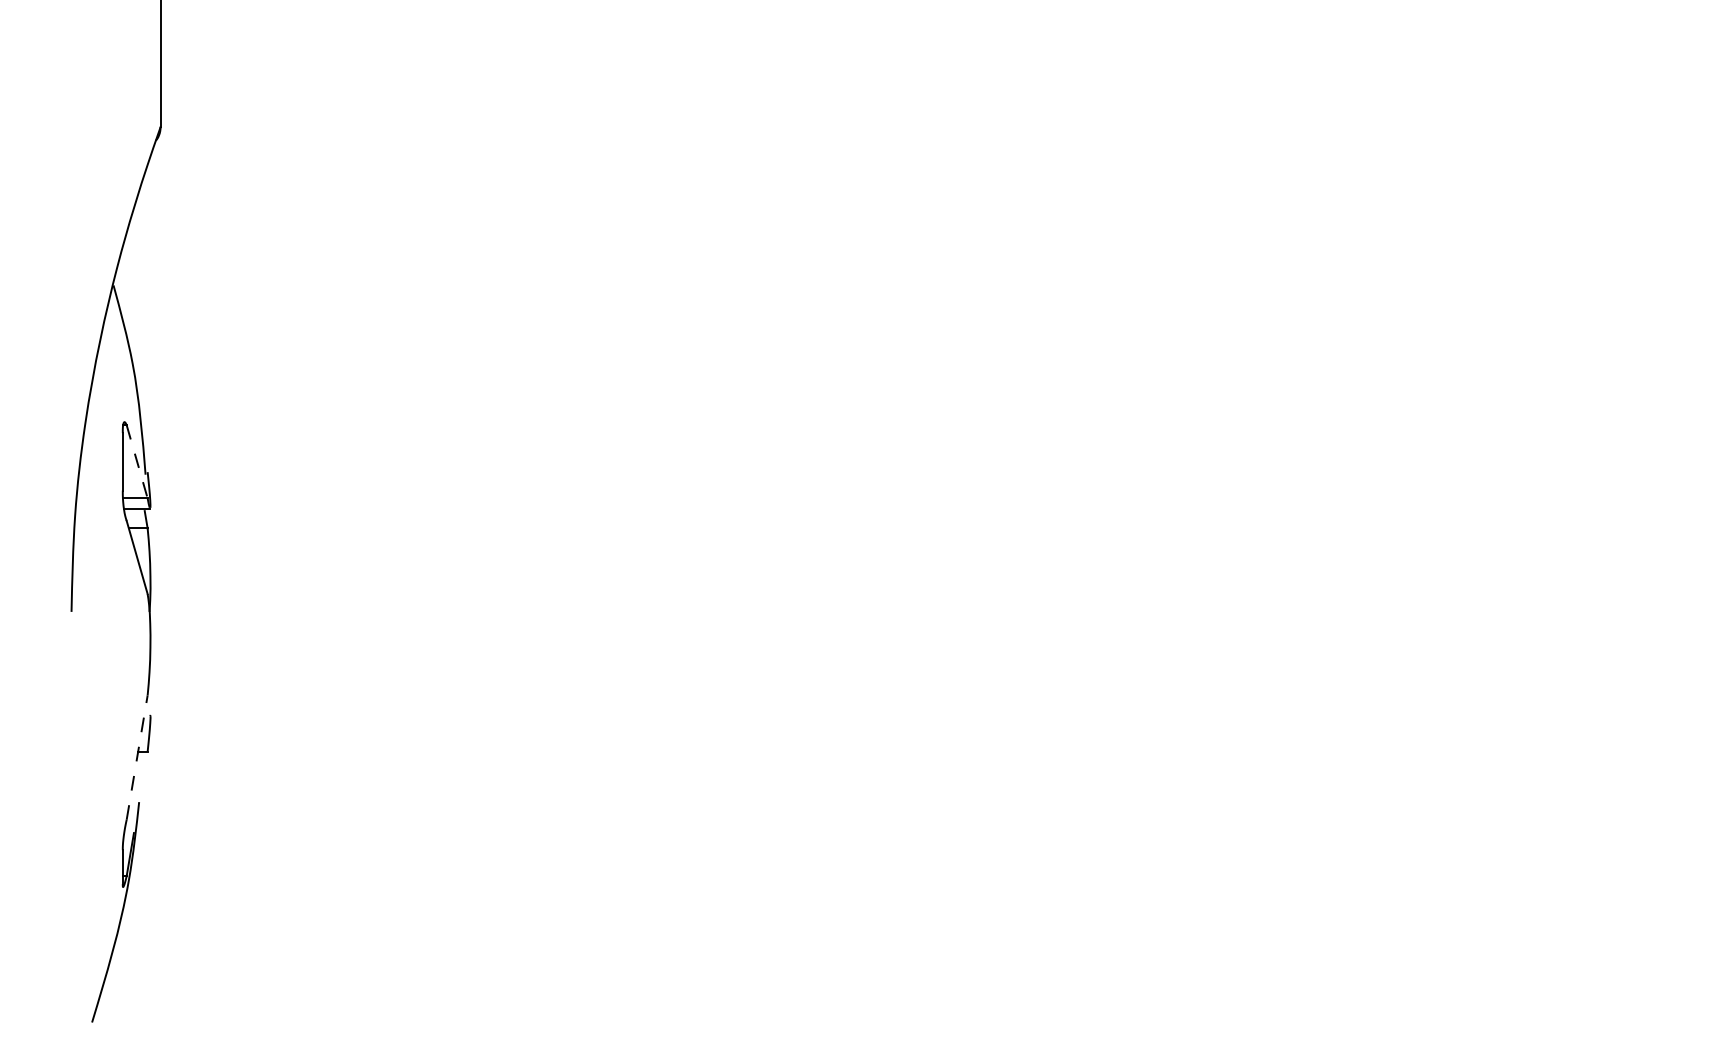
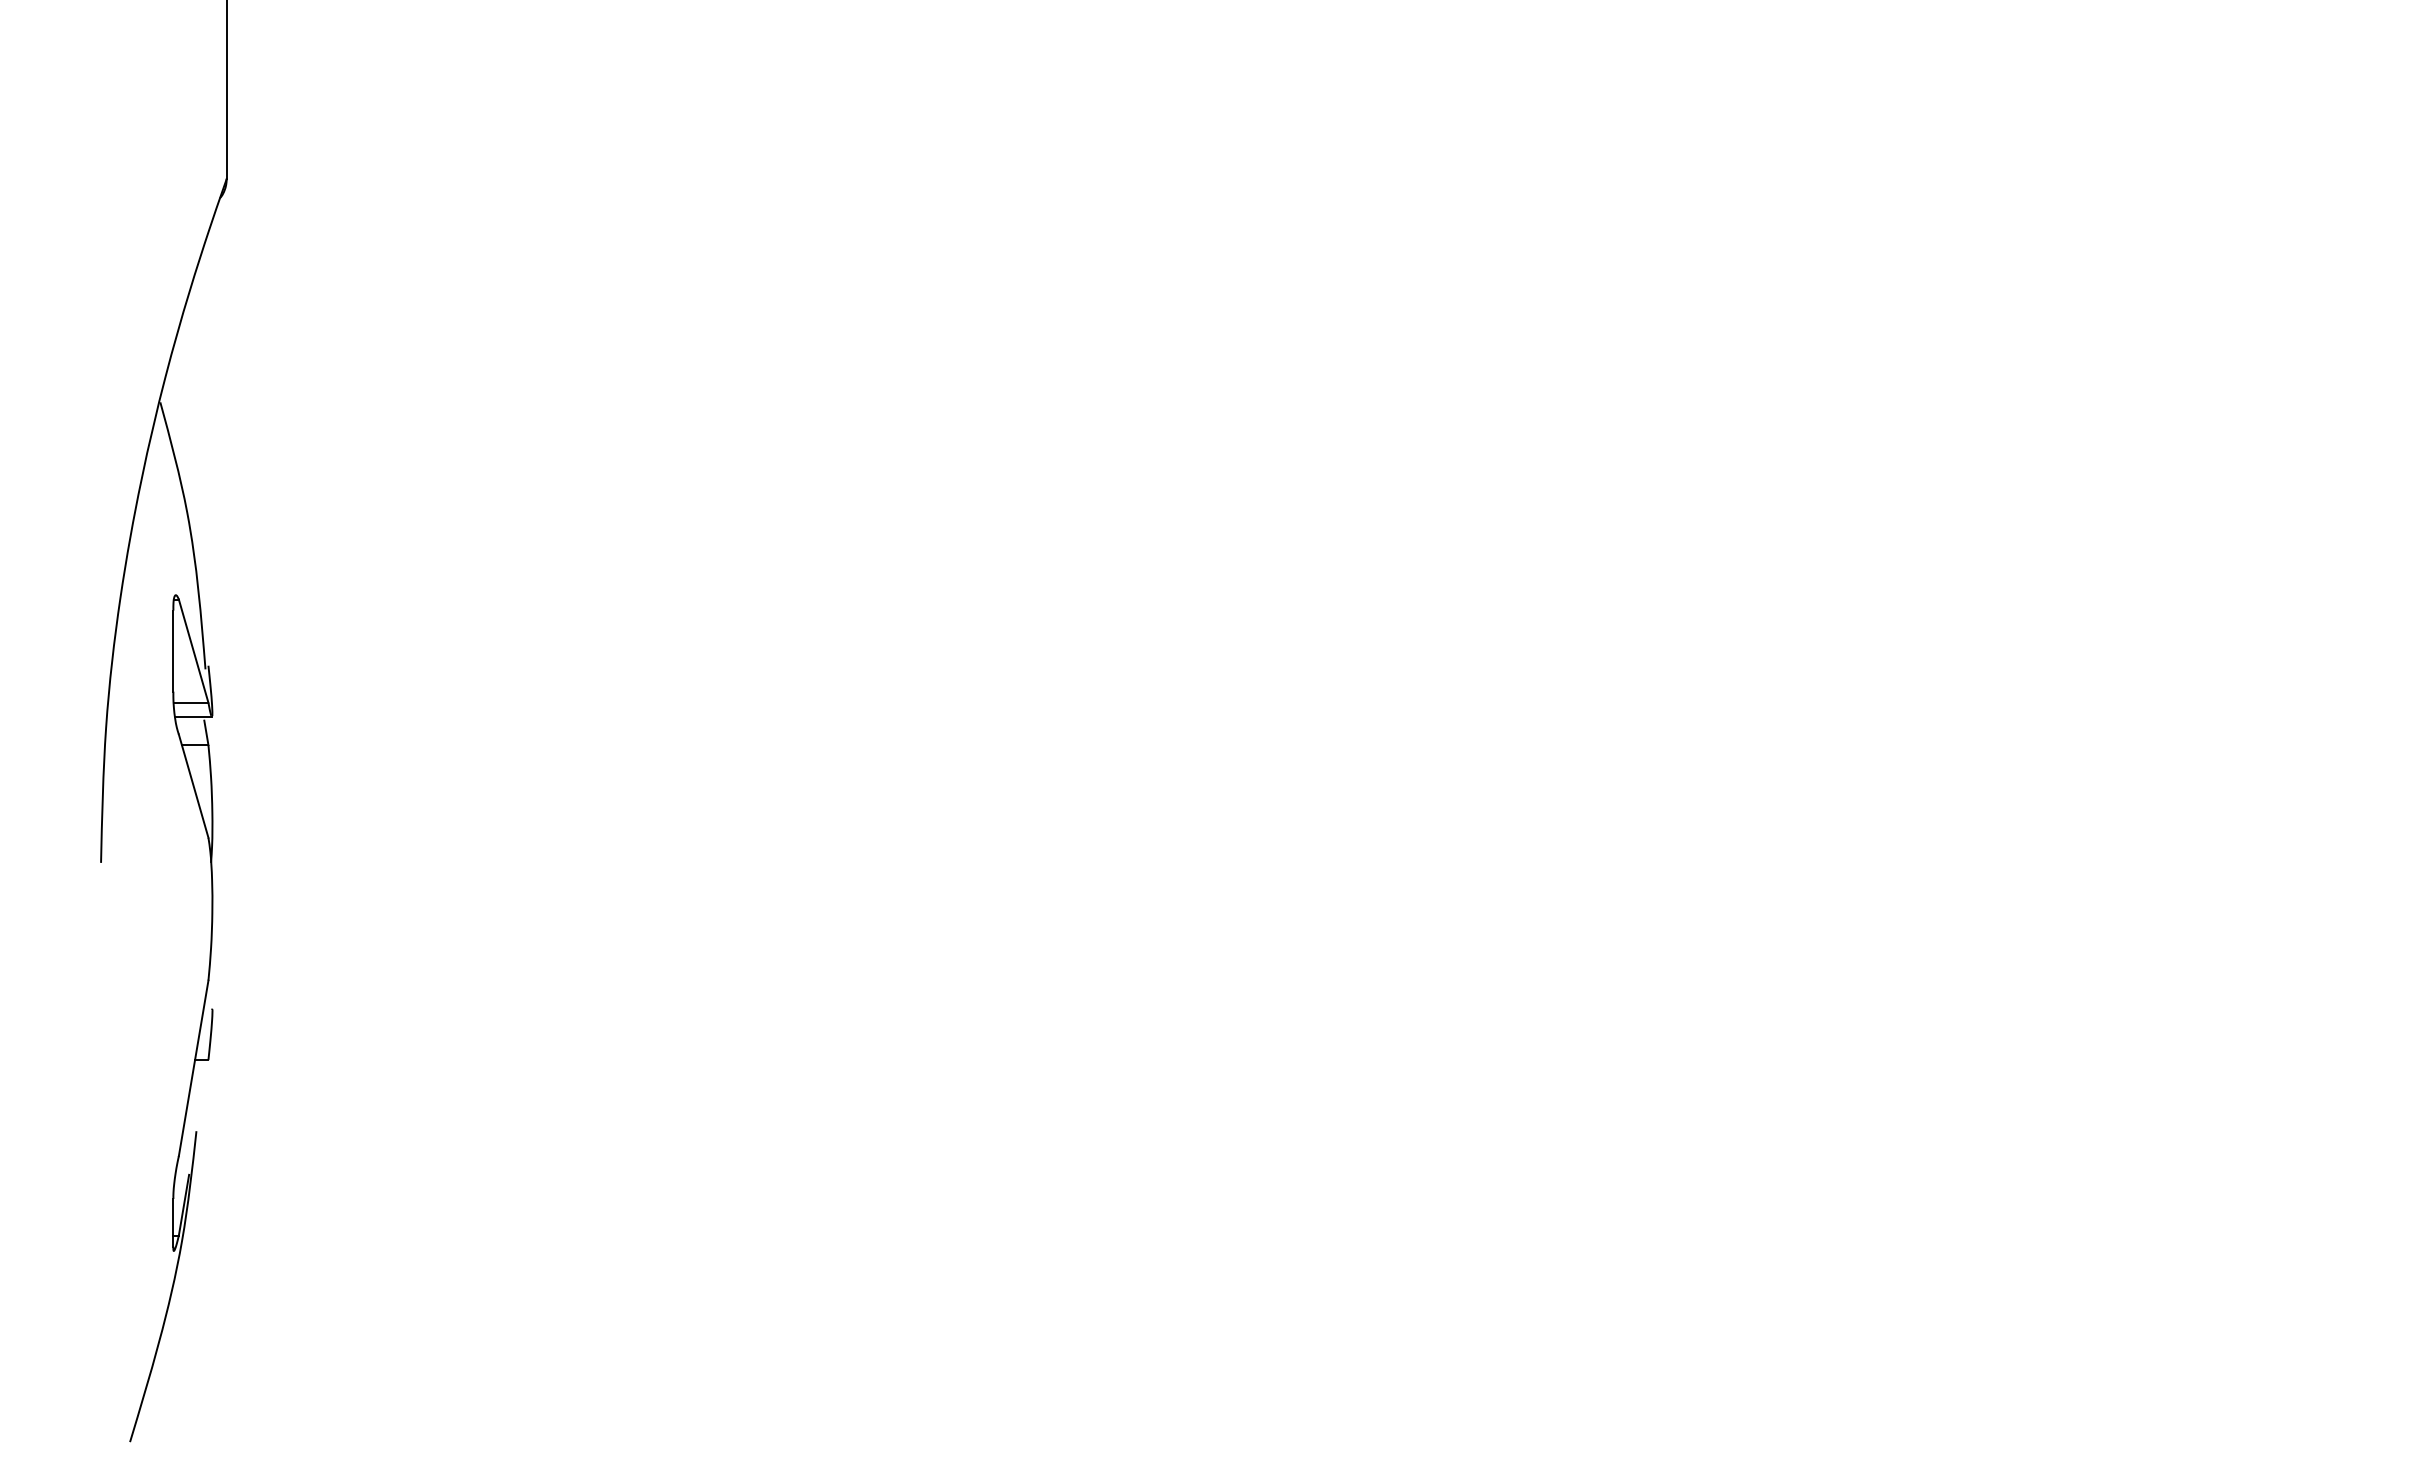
line: (137, 462) -> (193, 651), dashed -> solid
line: (137, 757) -> (193, 1068), dashed -> solid

